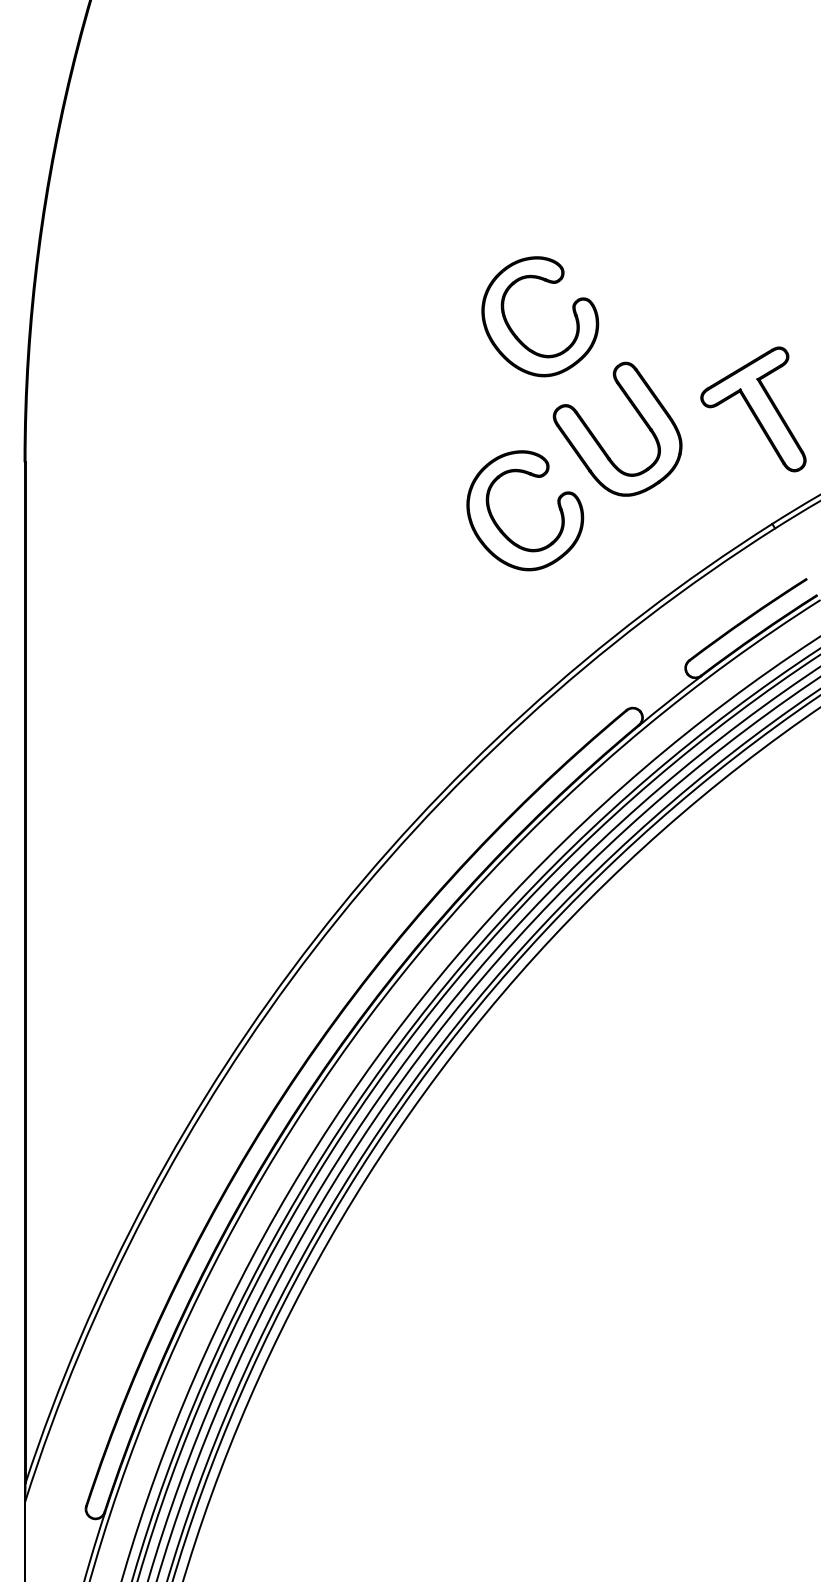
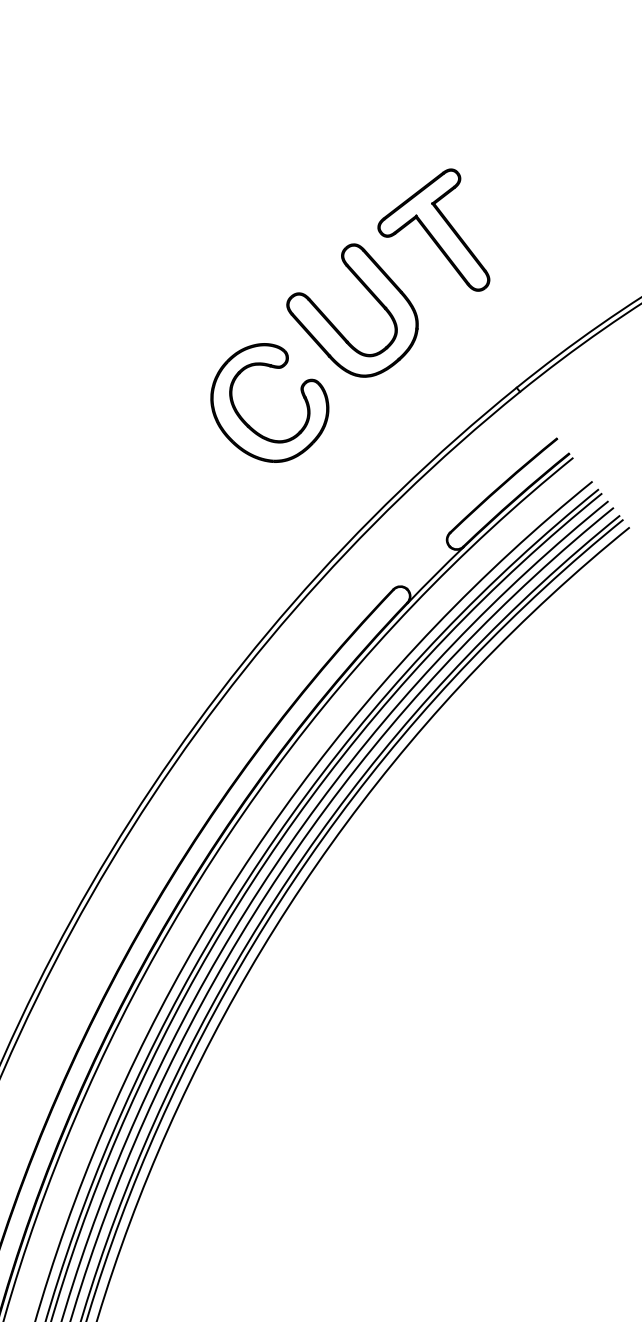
part: (516, 334) -> (240, 228), removed
part: (753, 409) -> (431, 234), moved

